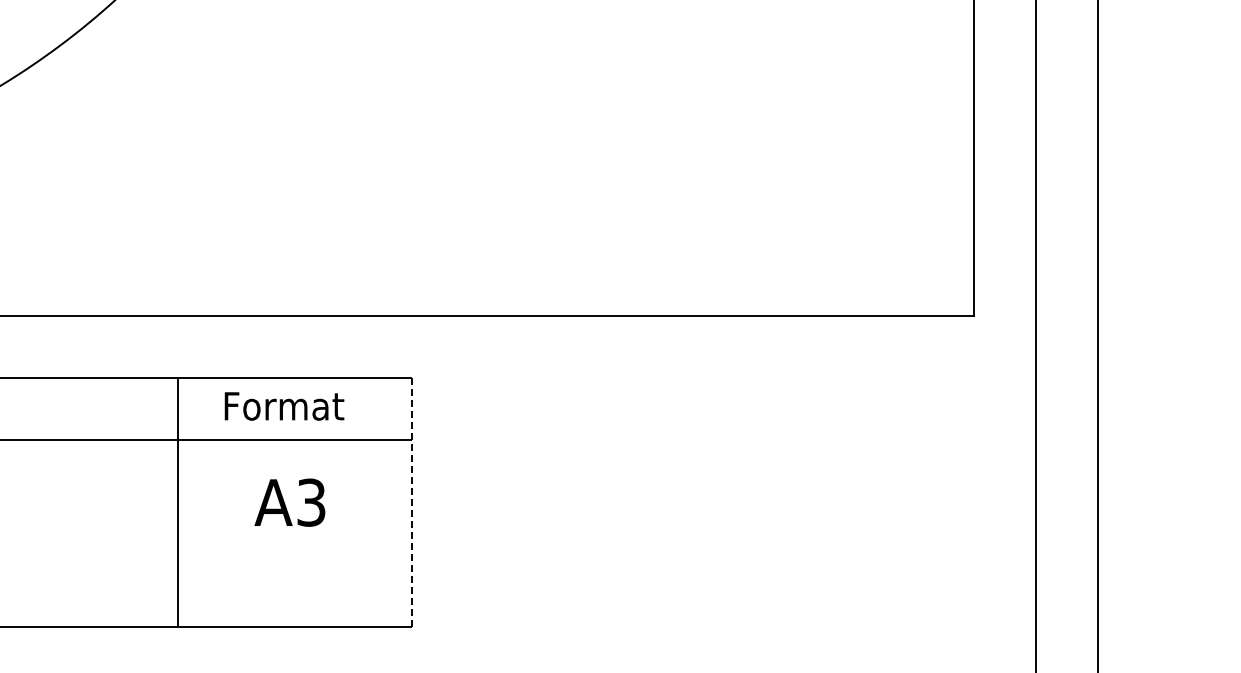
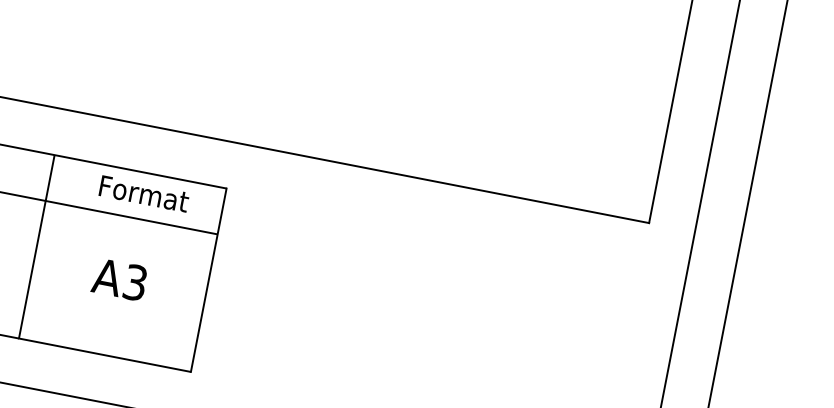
text: (284, 406) -> (144, 194), moved
text: (289, 502) -> (119, 279), moved
line: (411, 502) -> (208, 280), dashed -> solid

